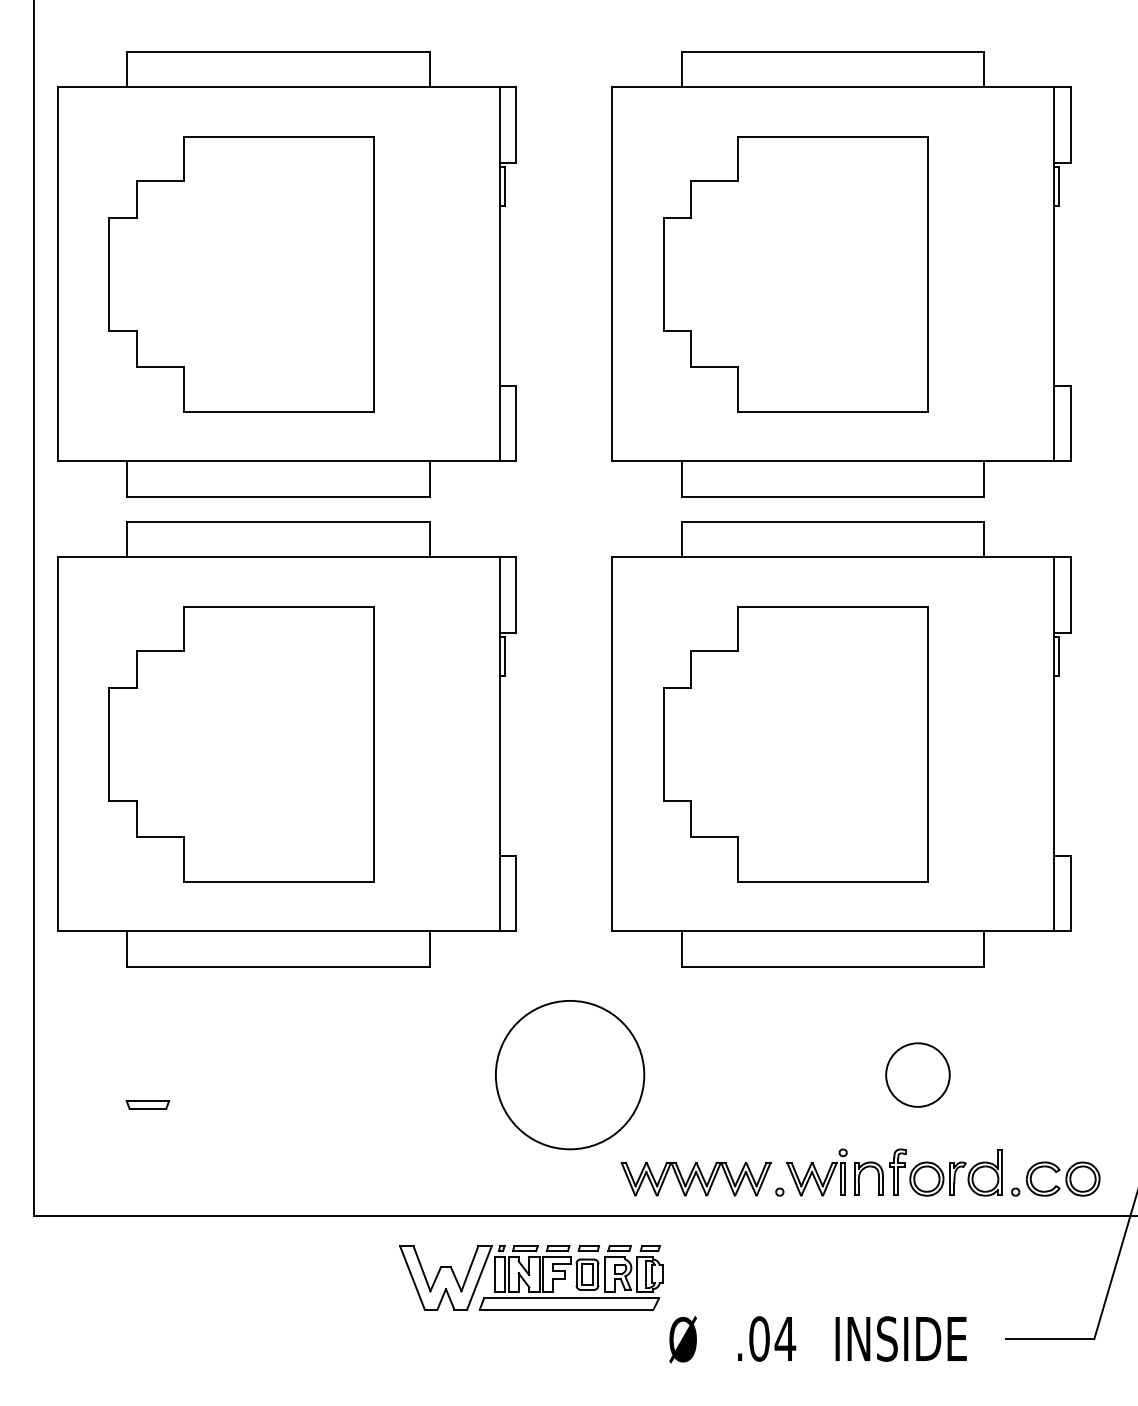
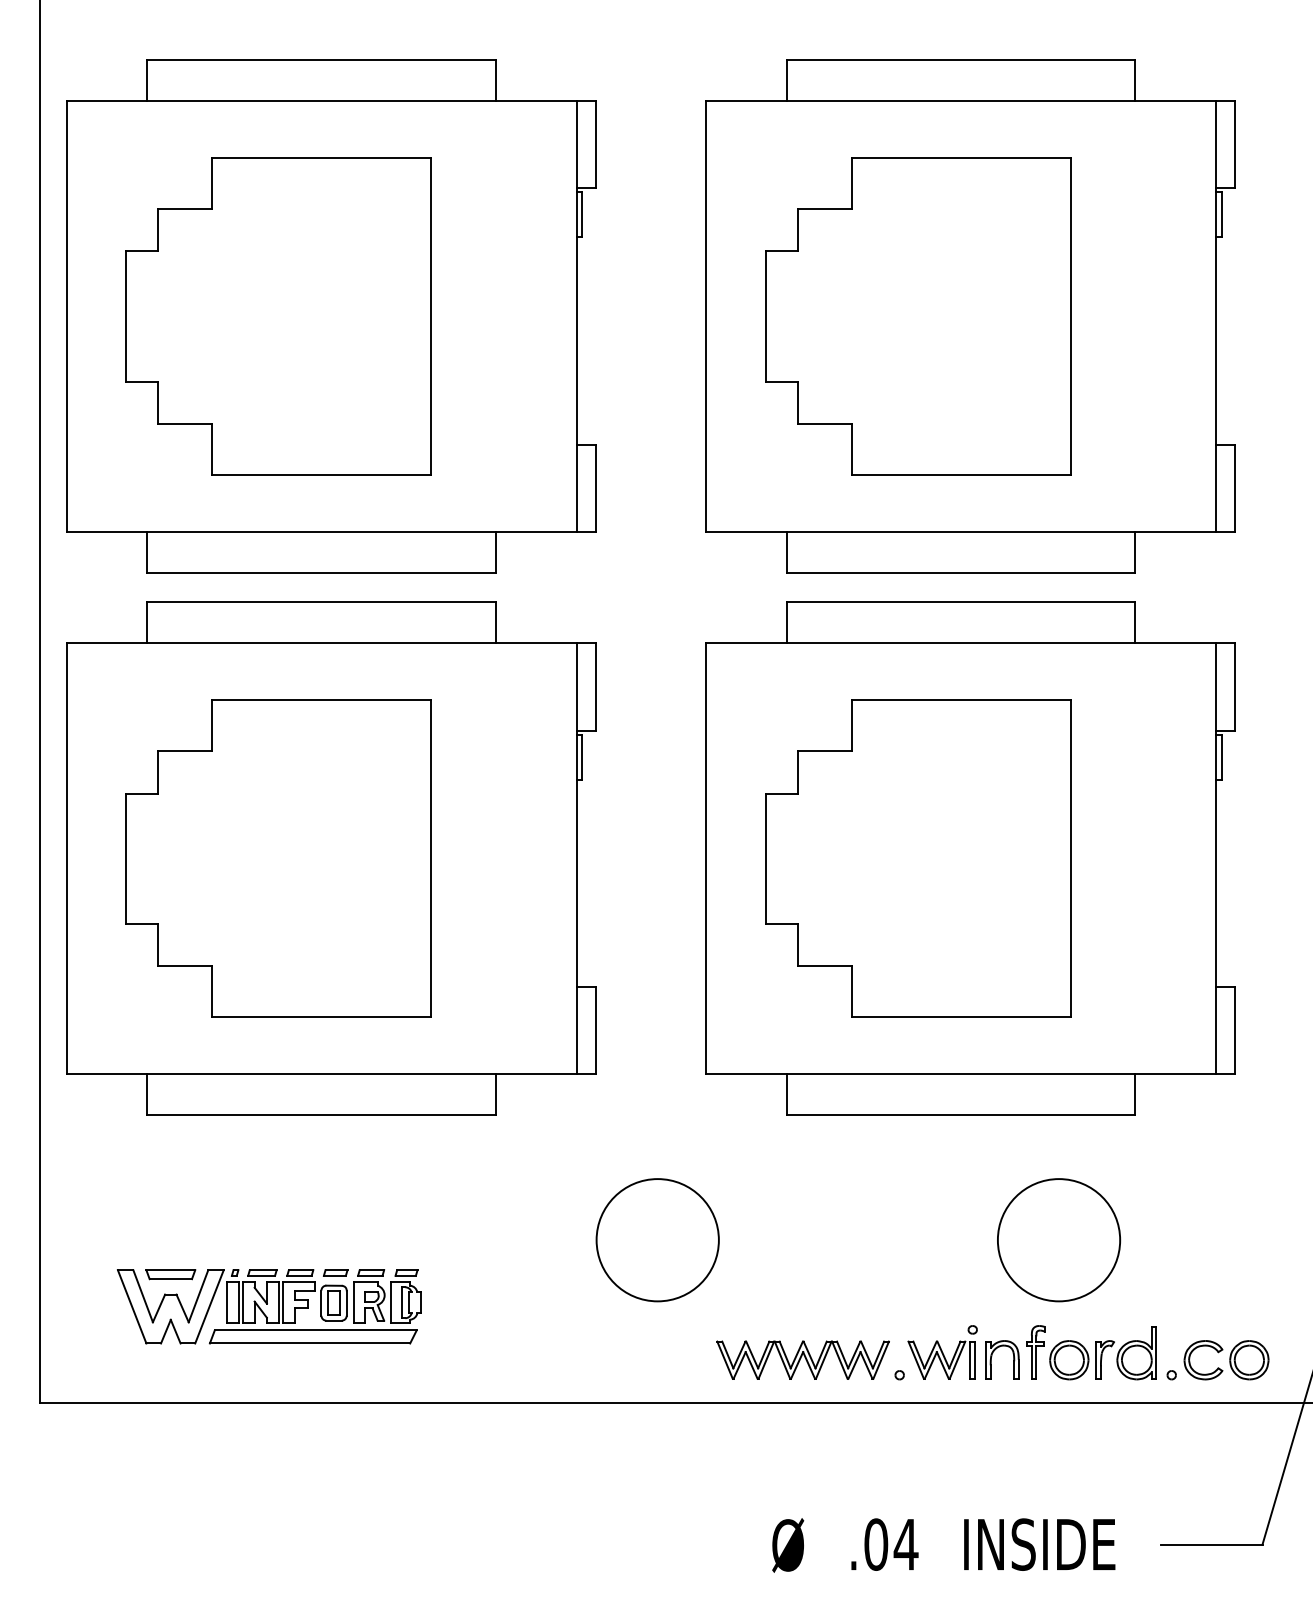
circle: (570, 1075) -> (658, 1240), size x0.71
circle: (917, 1075) -> (1058, 1240), size x1.67
part: (531, 1277) -> (269, 1306), moved

